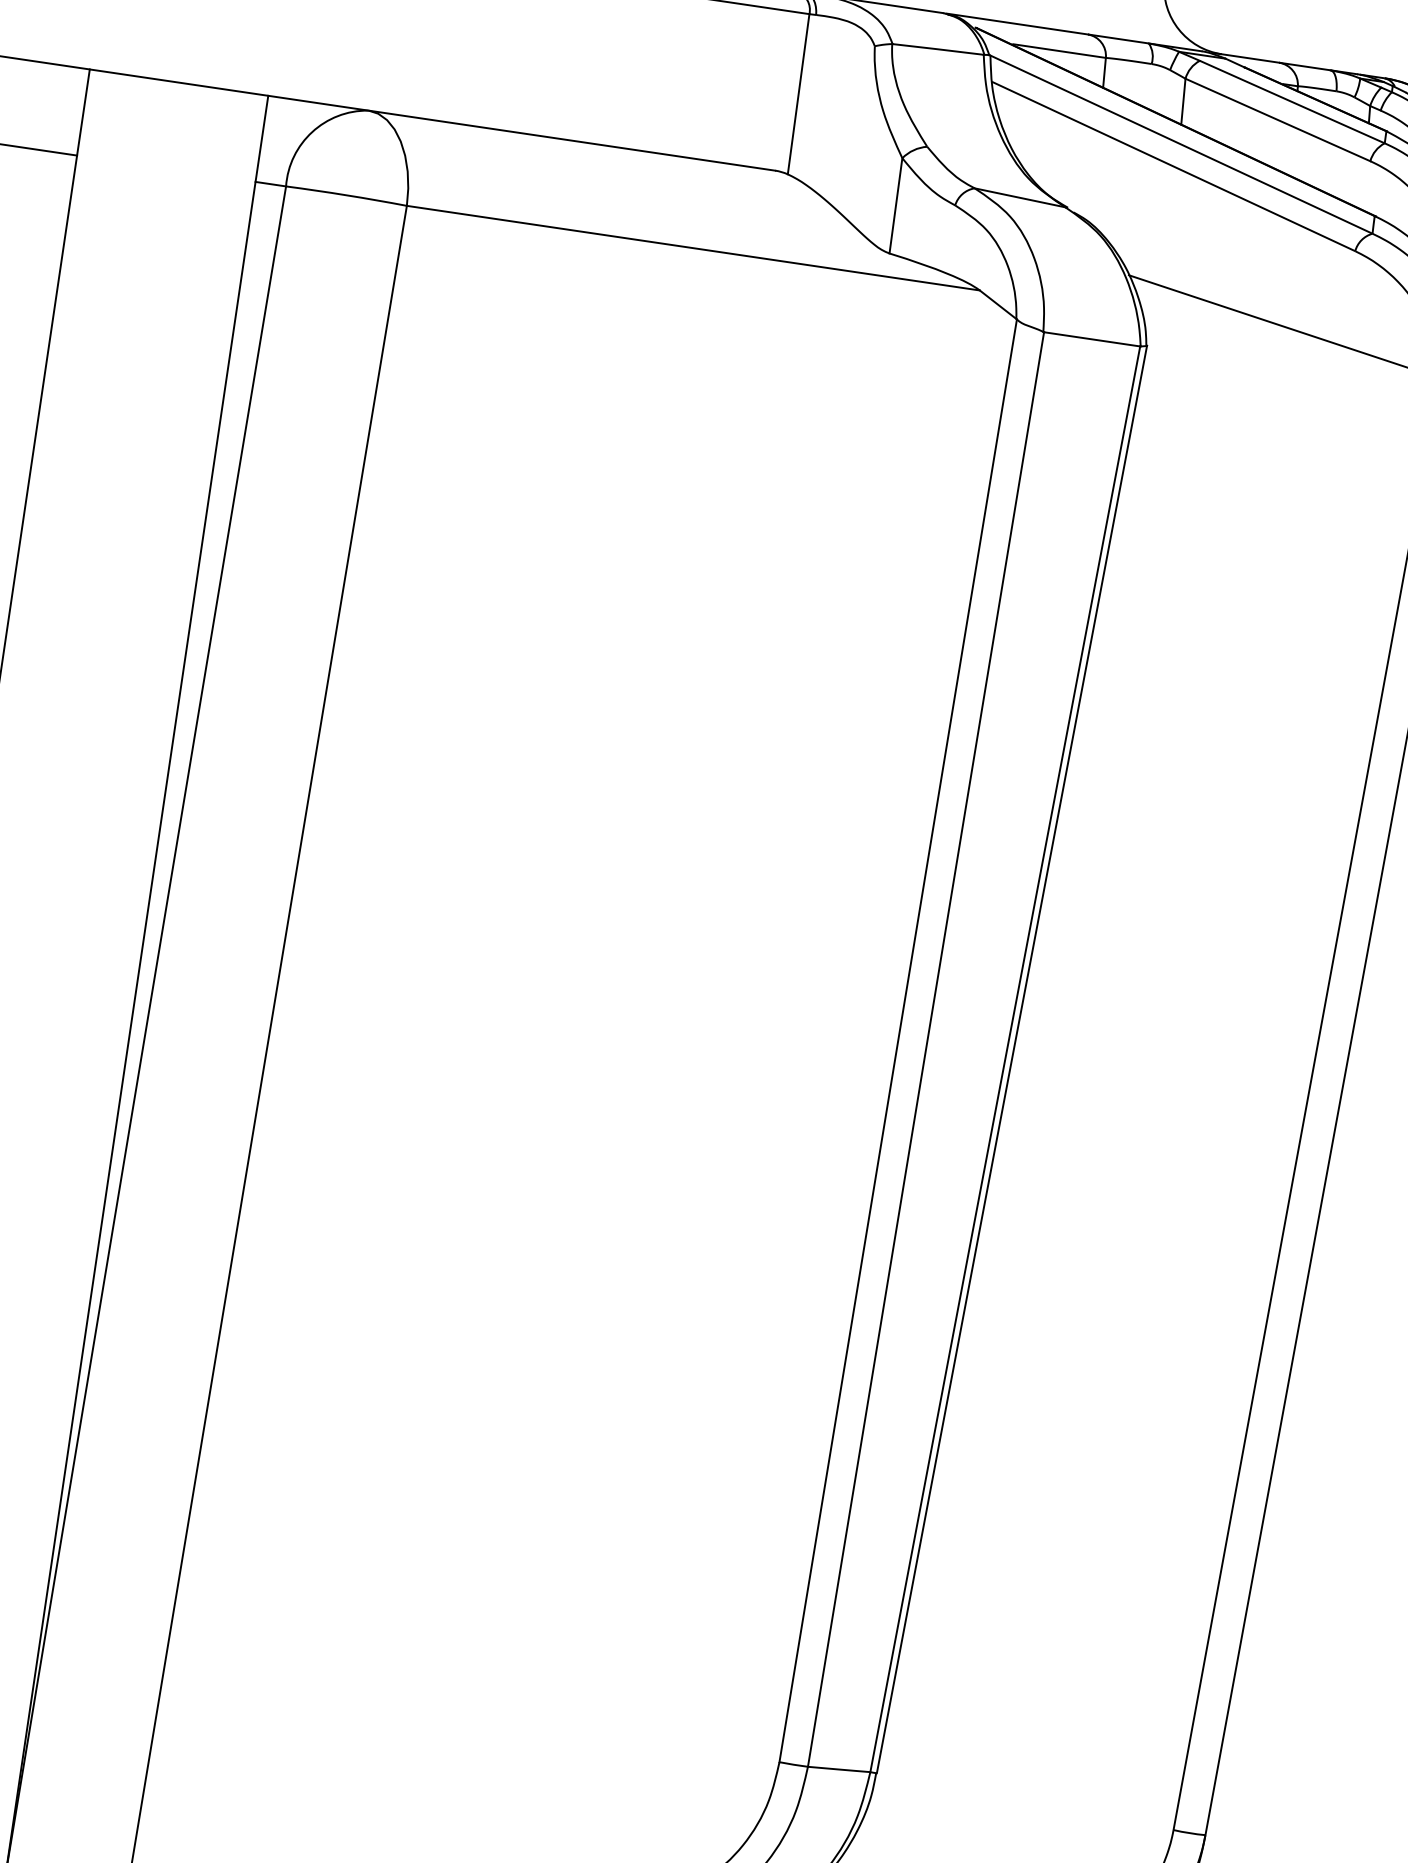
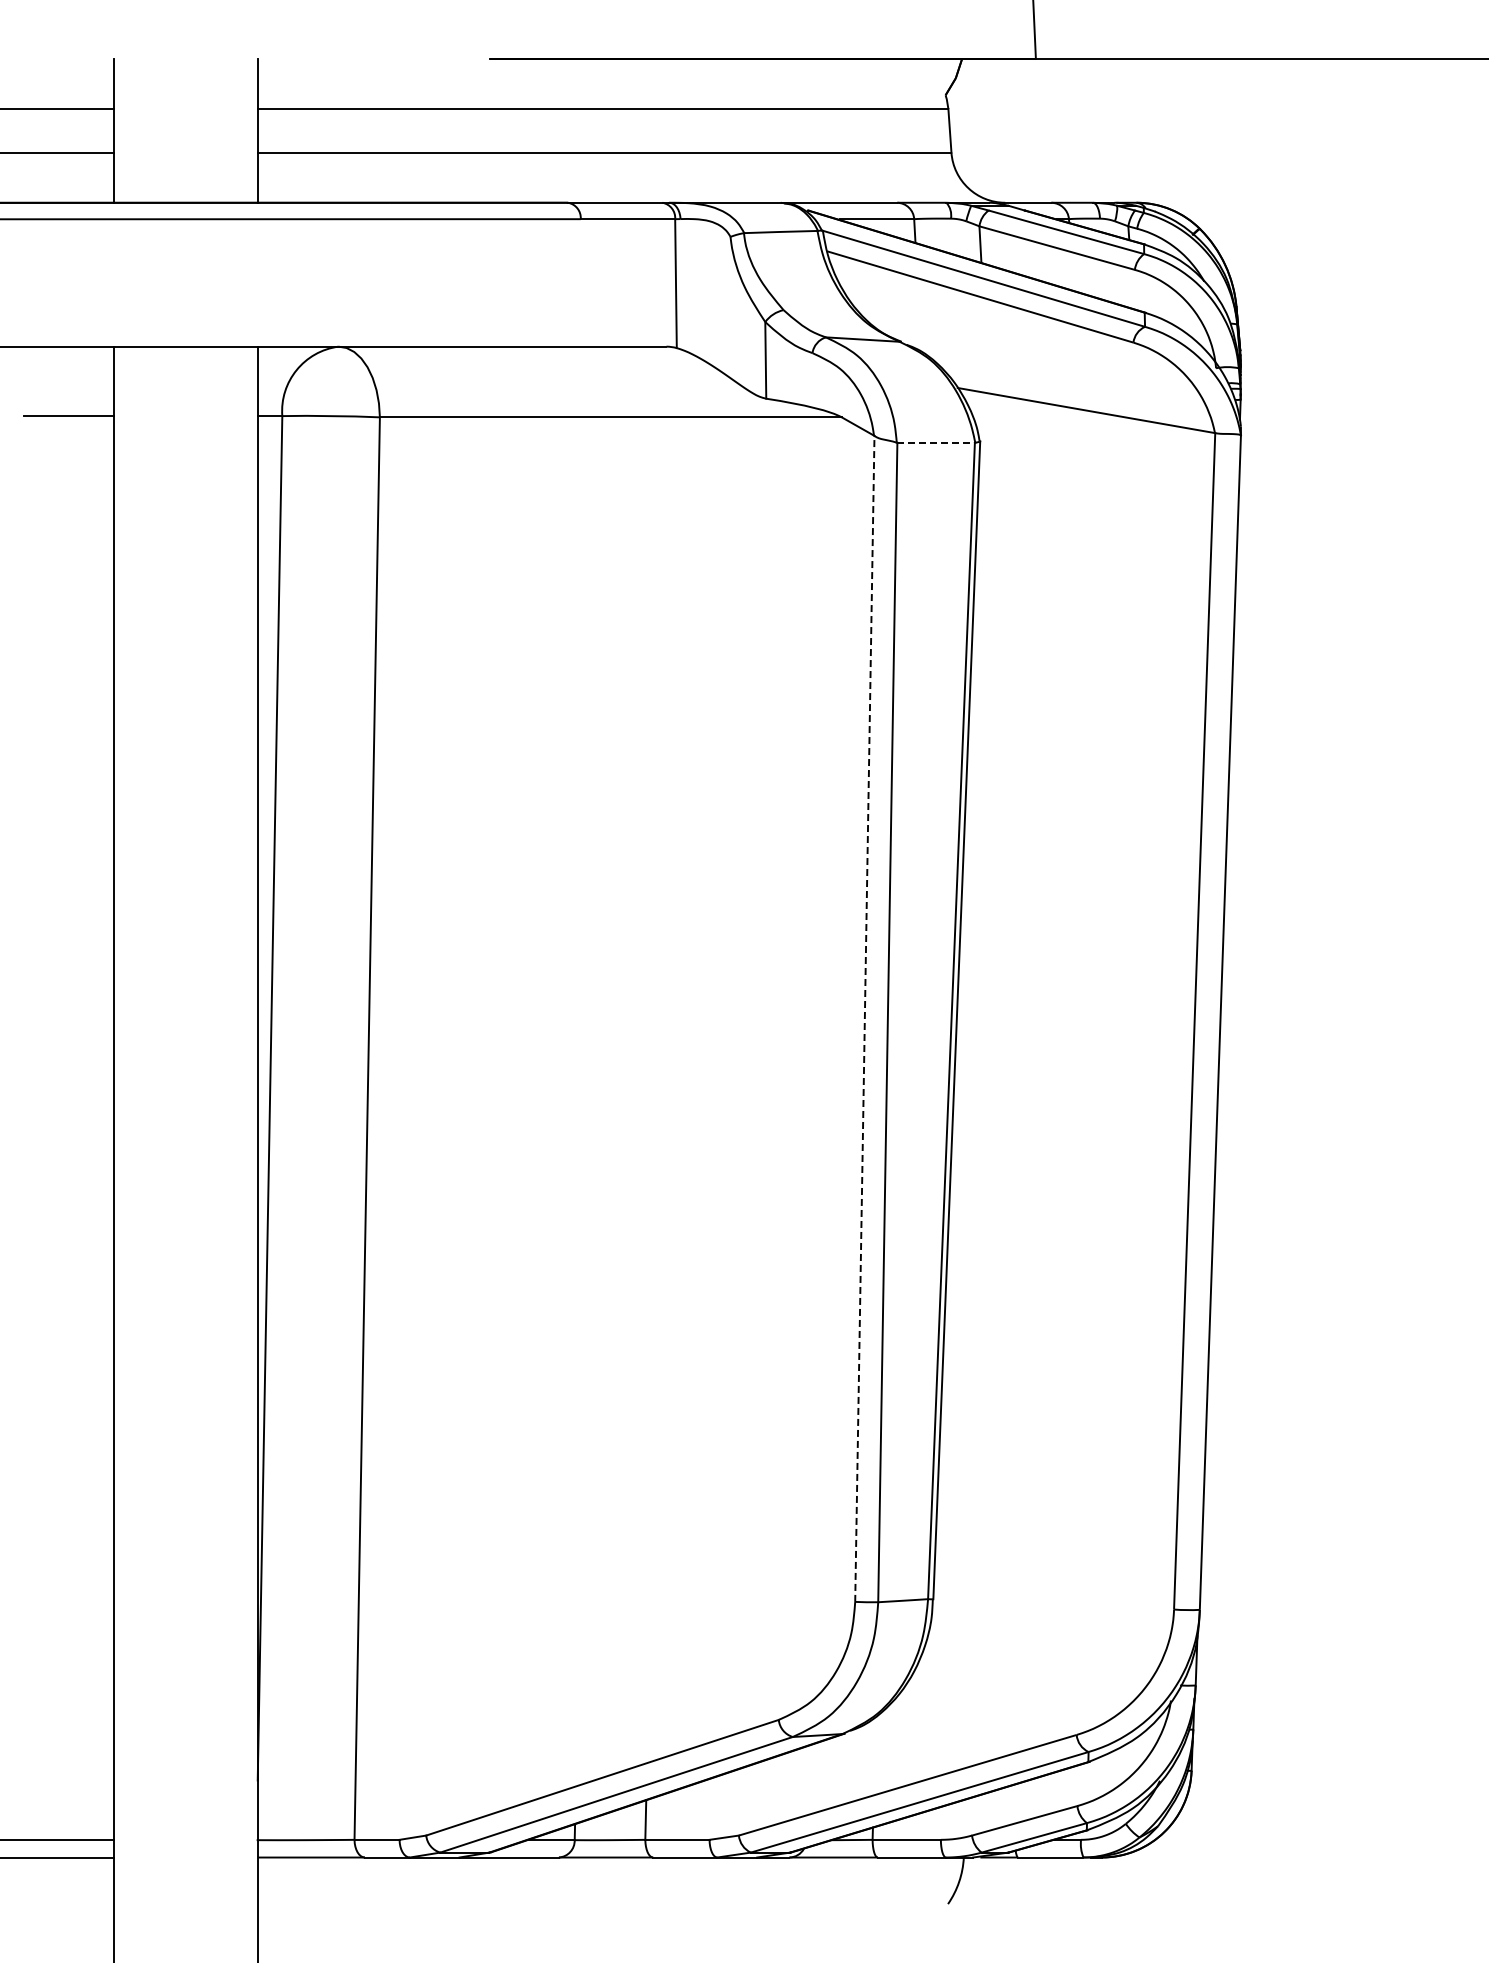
line: (1092, 338) -> (936, 442), solid -> dashed
line: (897, 1040) -> (864, 1018), solid -> dashed

